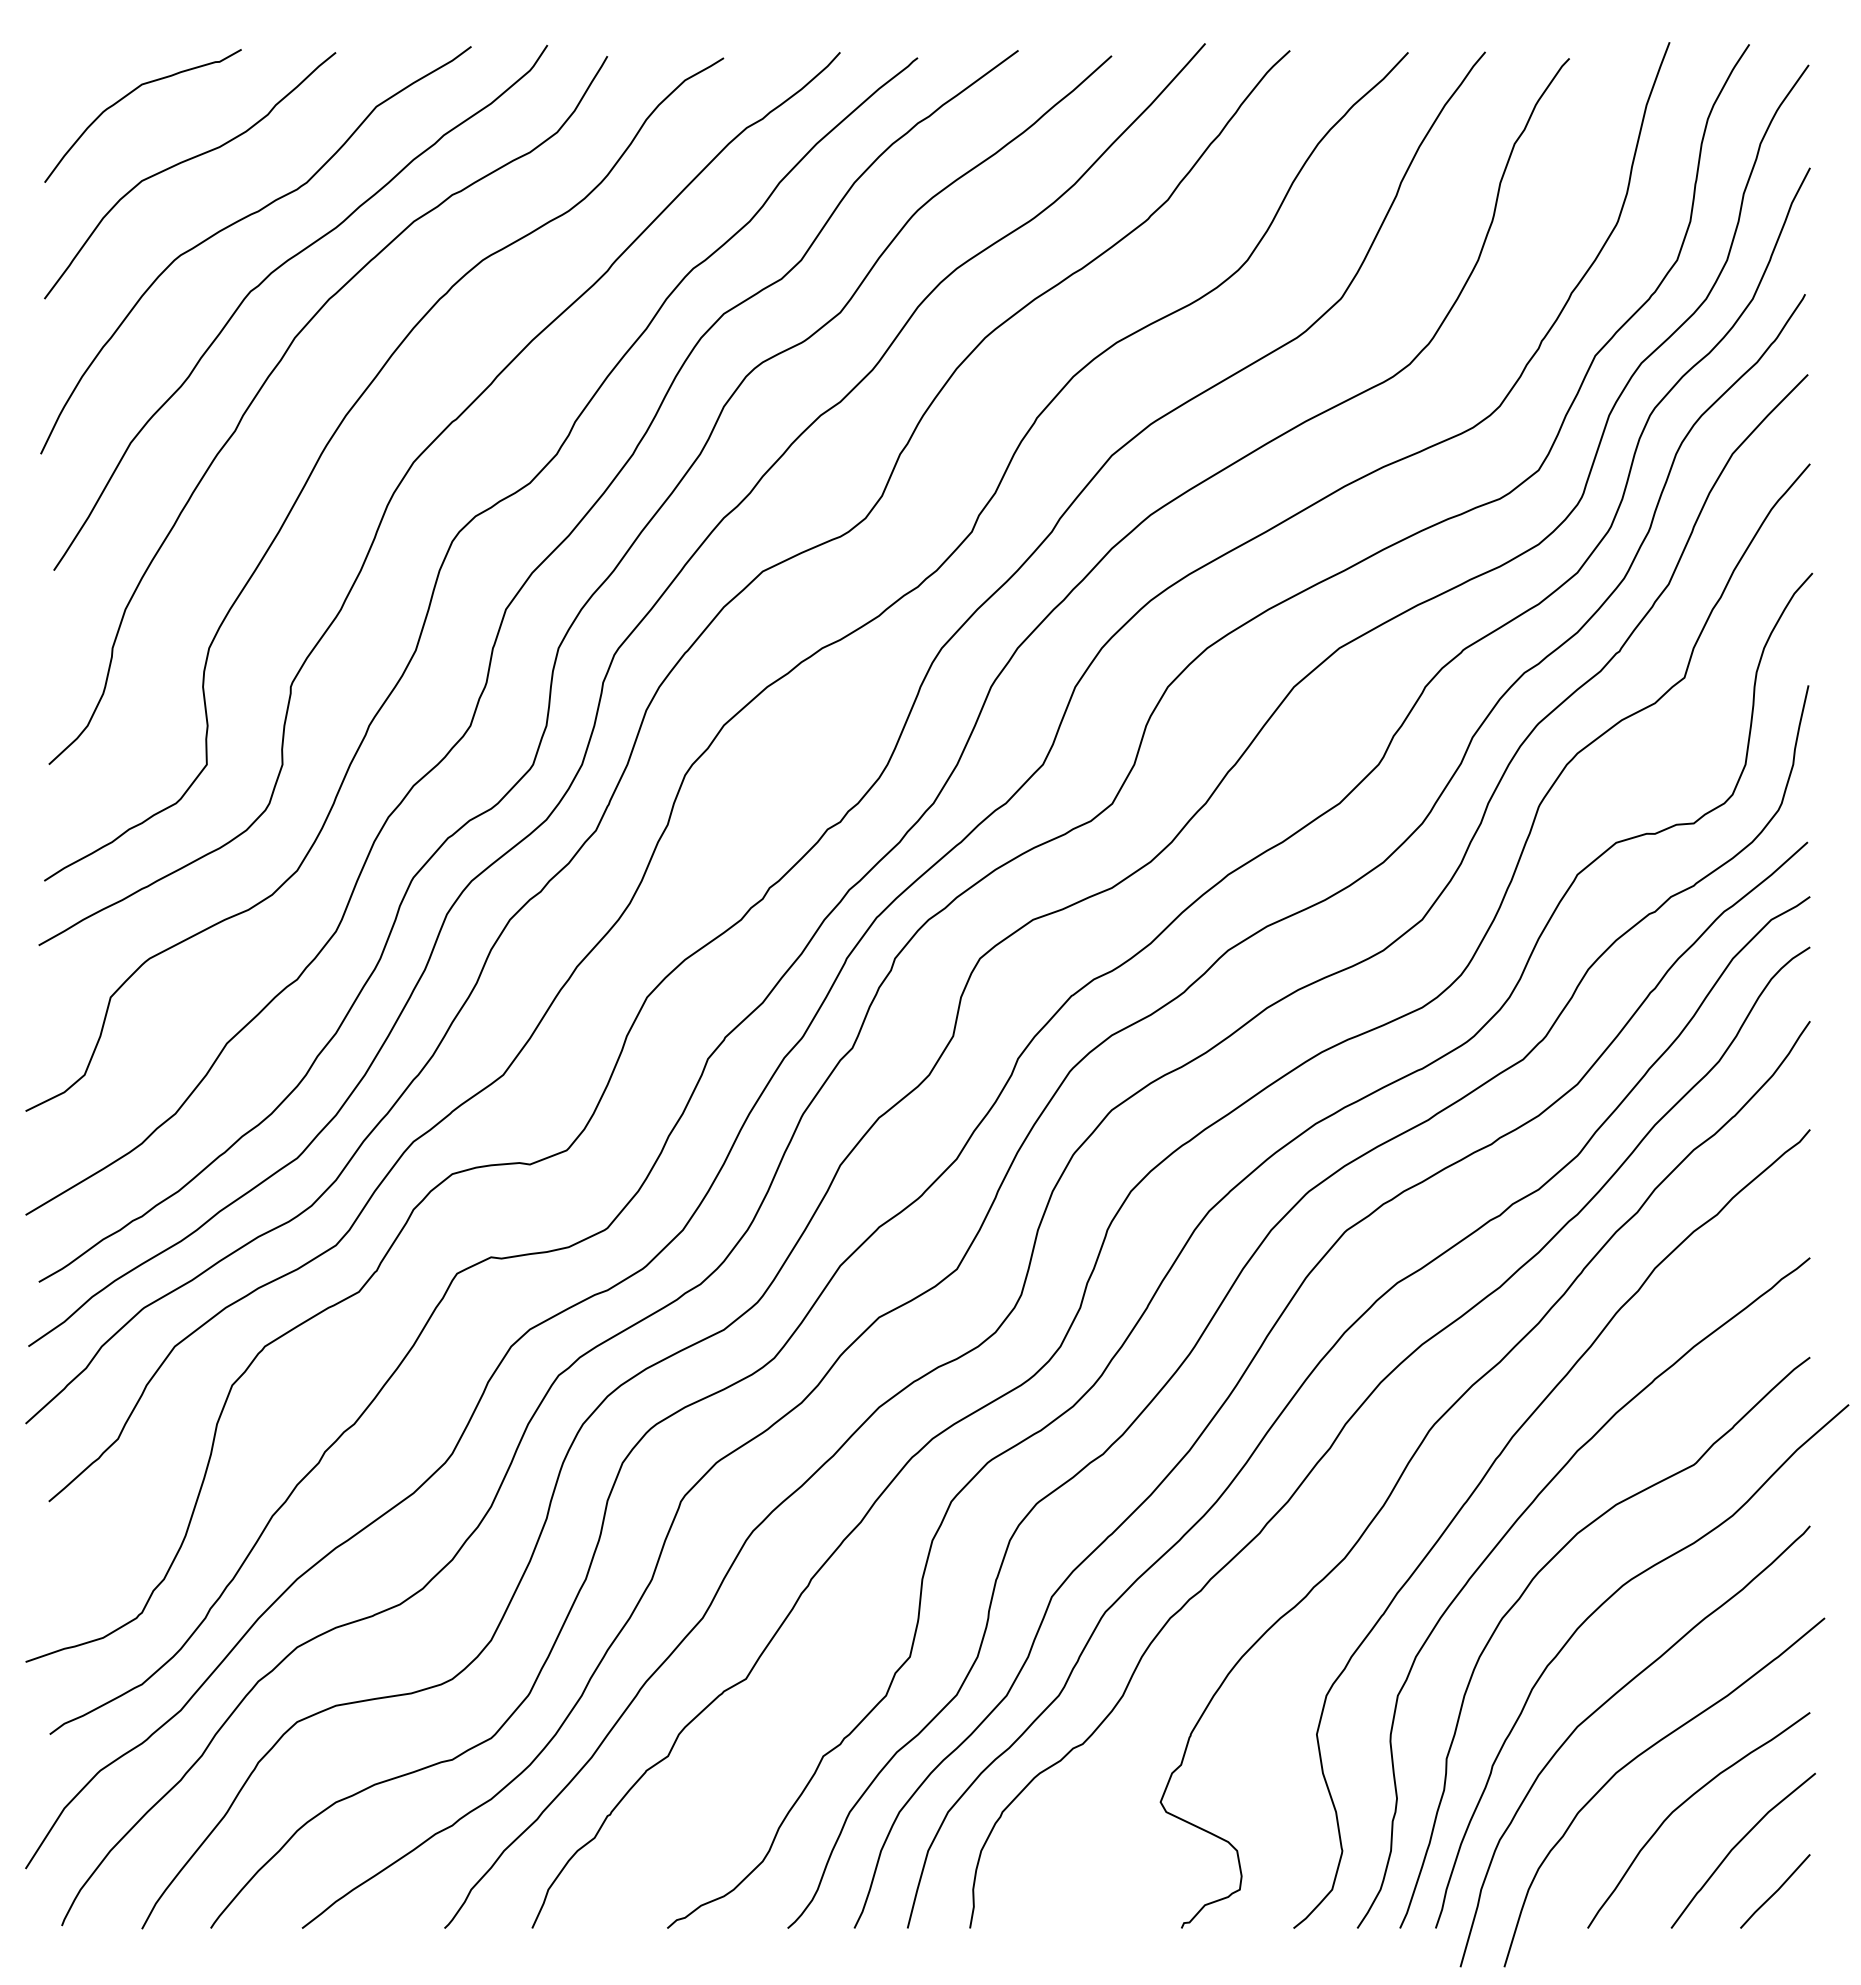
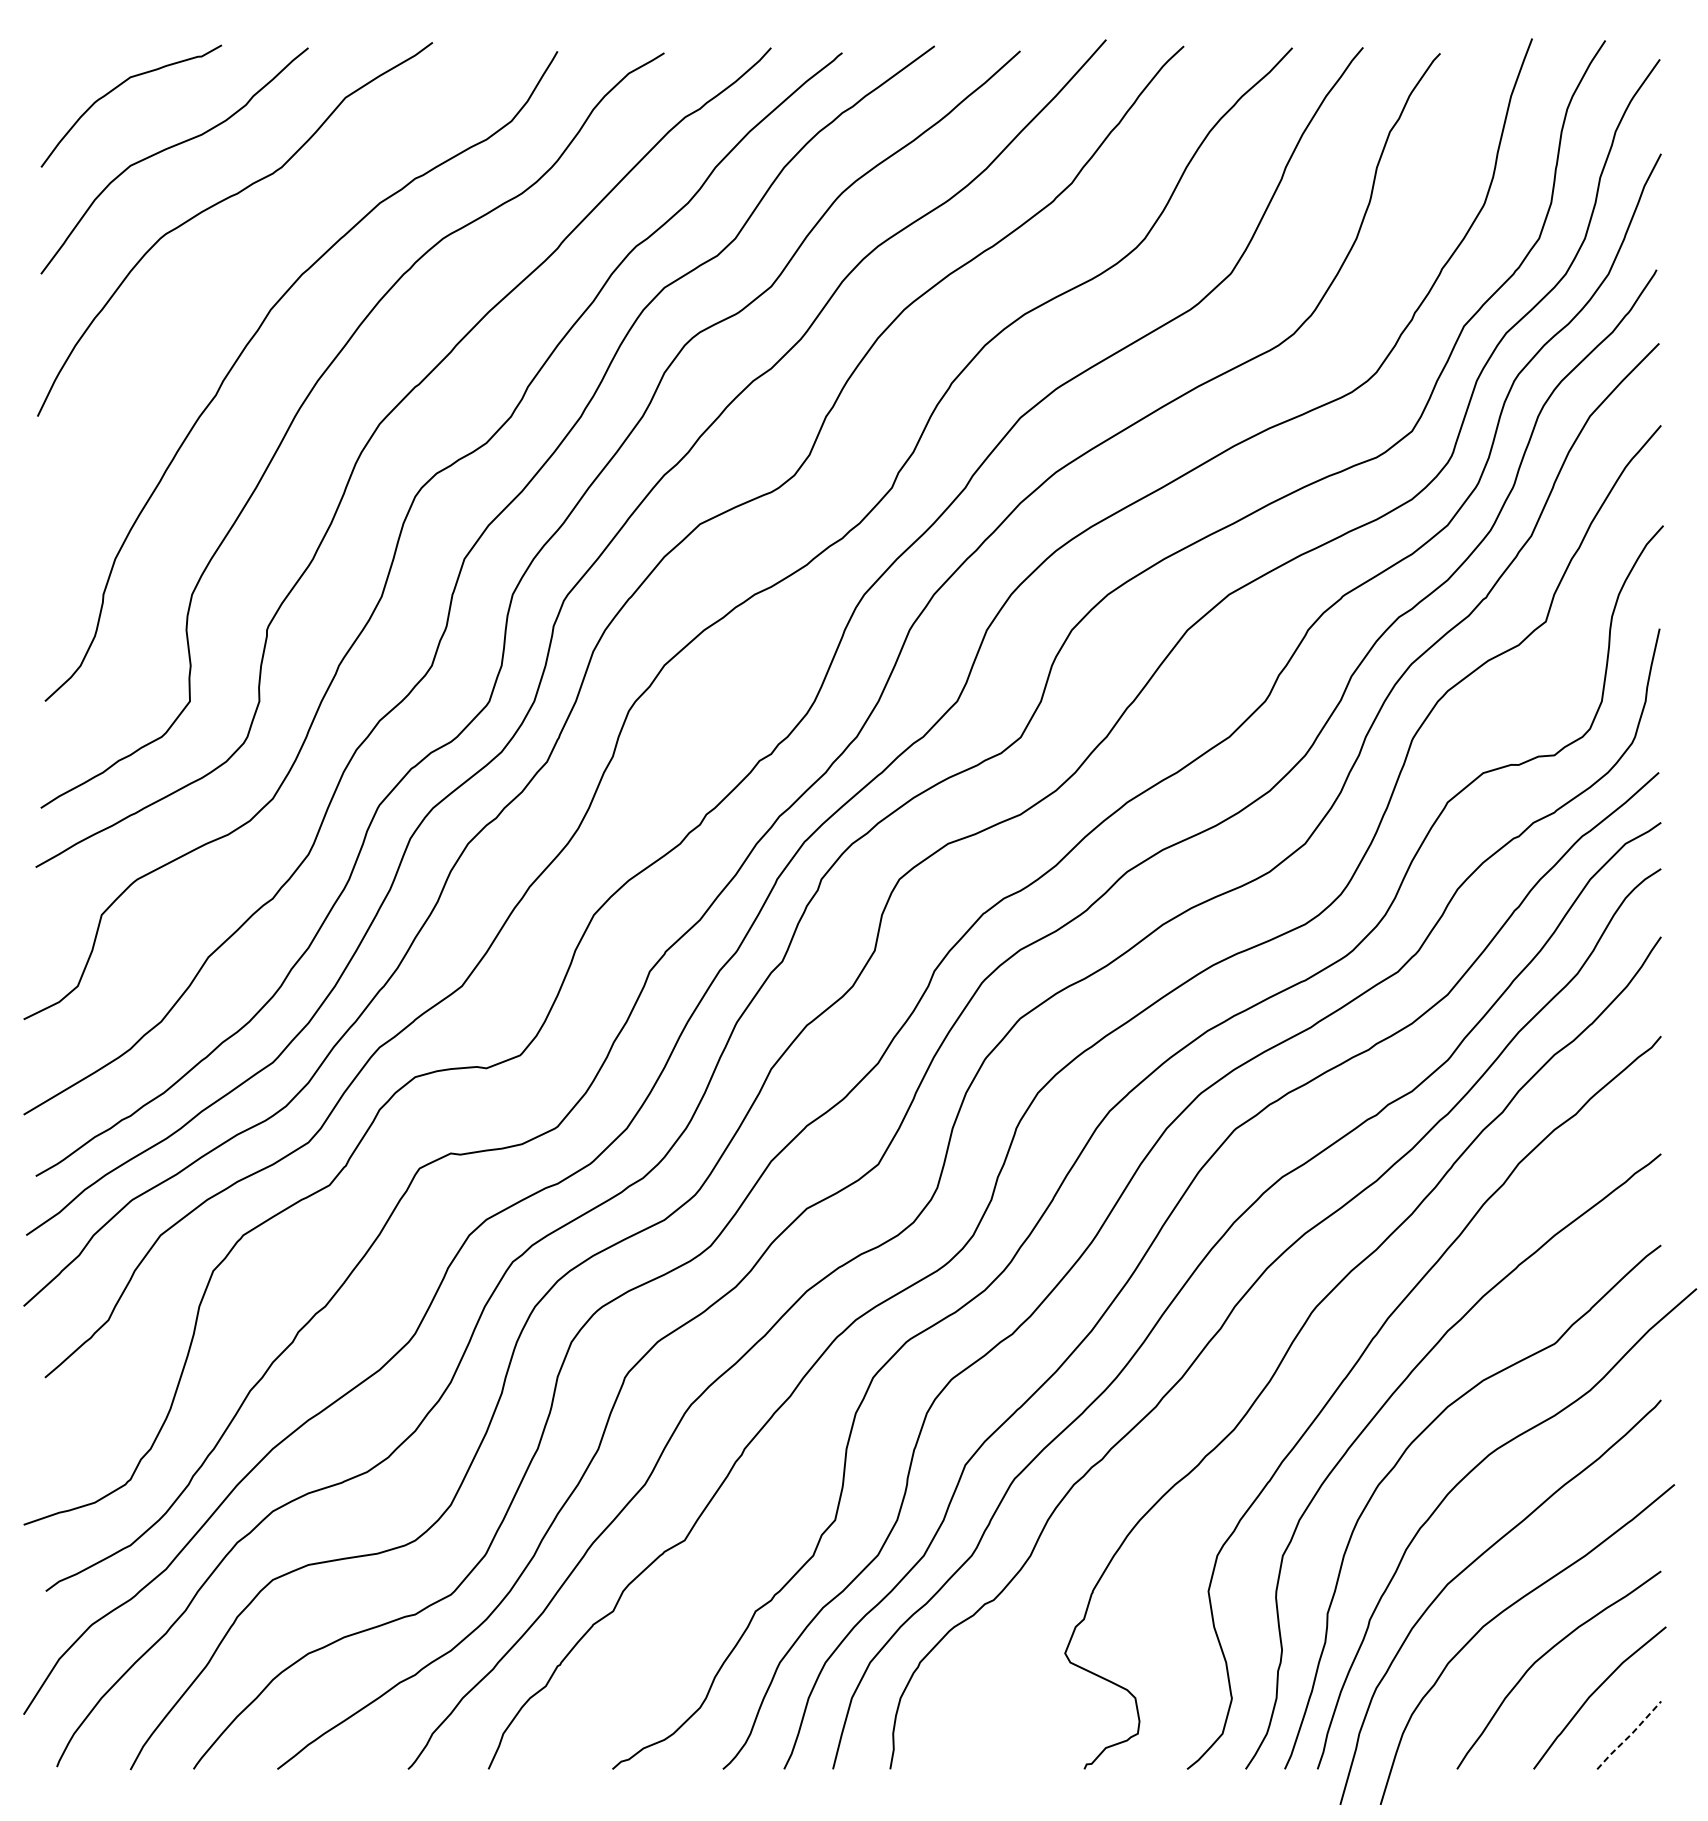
curve: (275, 271) -> (252, 248), removed
line: (1776, 1891) -> (1630, 1735), solid -> dashed

